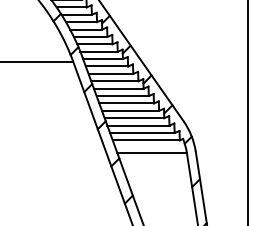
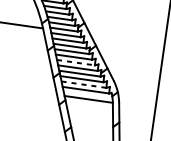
line: (127, 103) -> (76, 62), solid -> dashed
line: (142, 132) -> (84, 84), solid -> dashed

